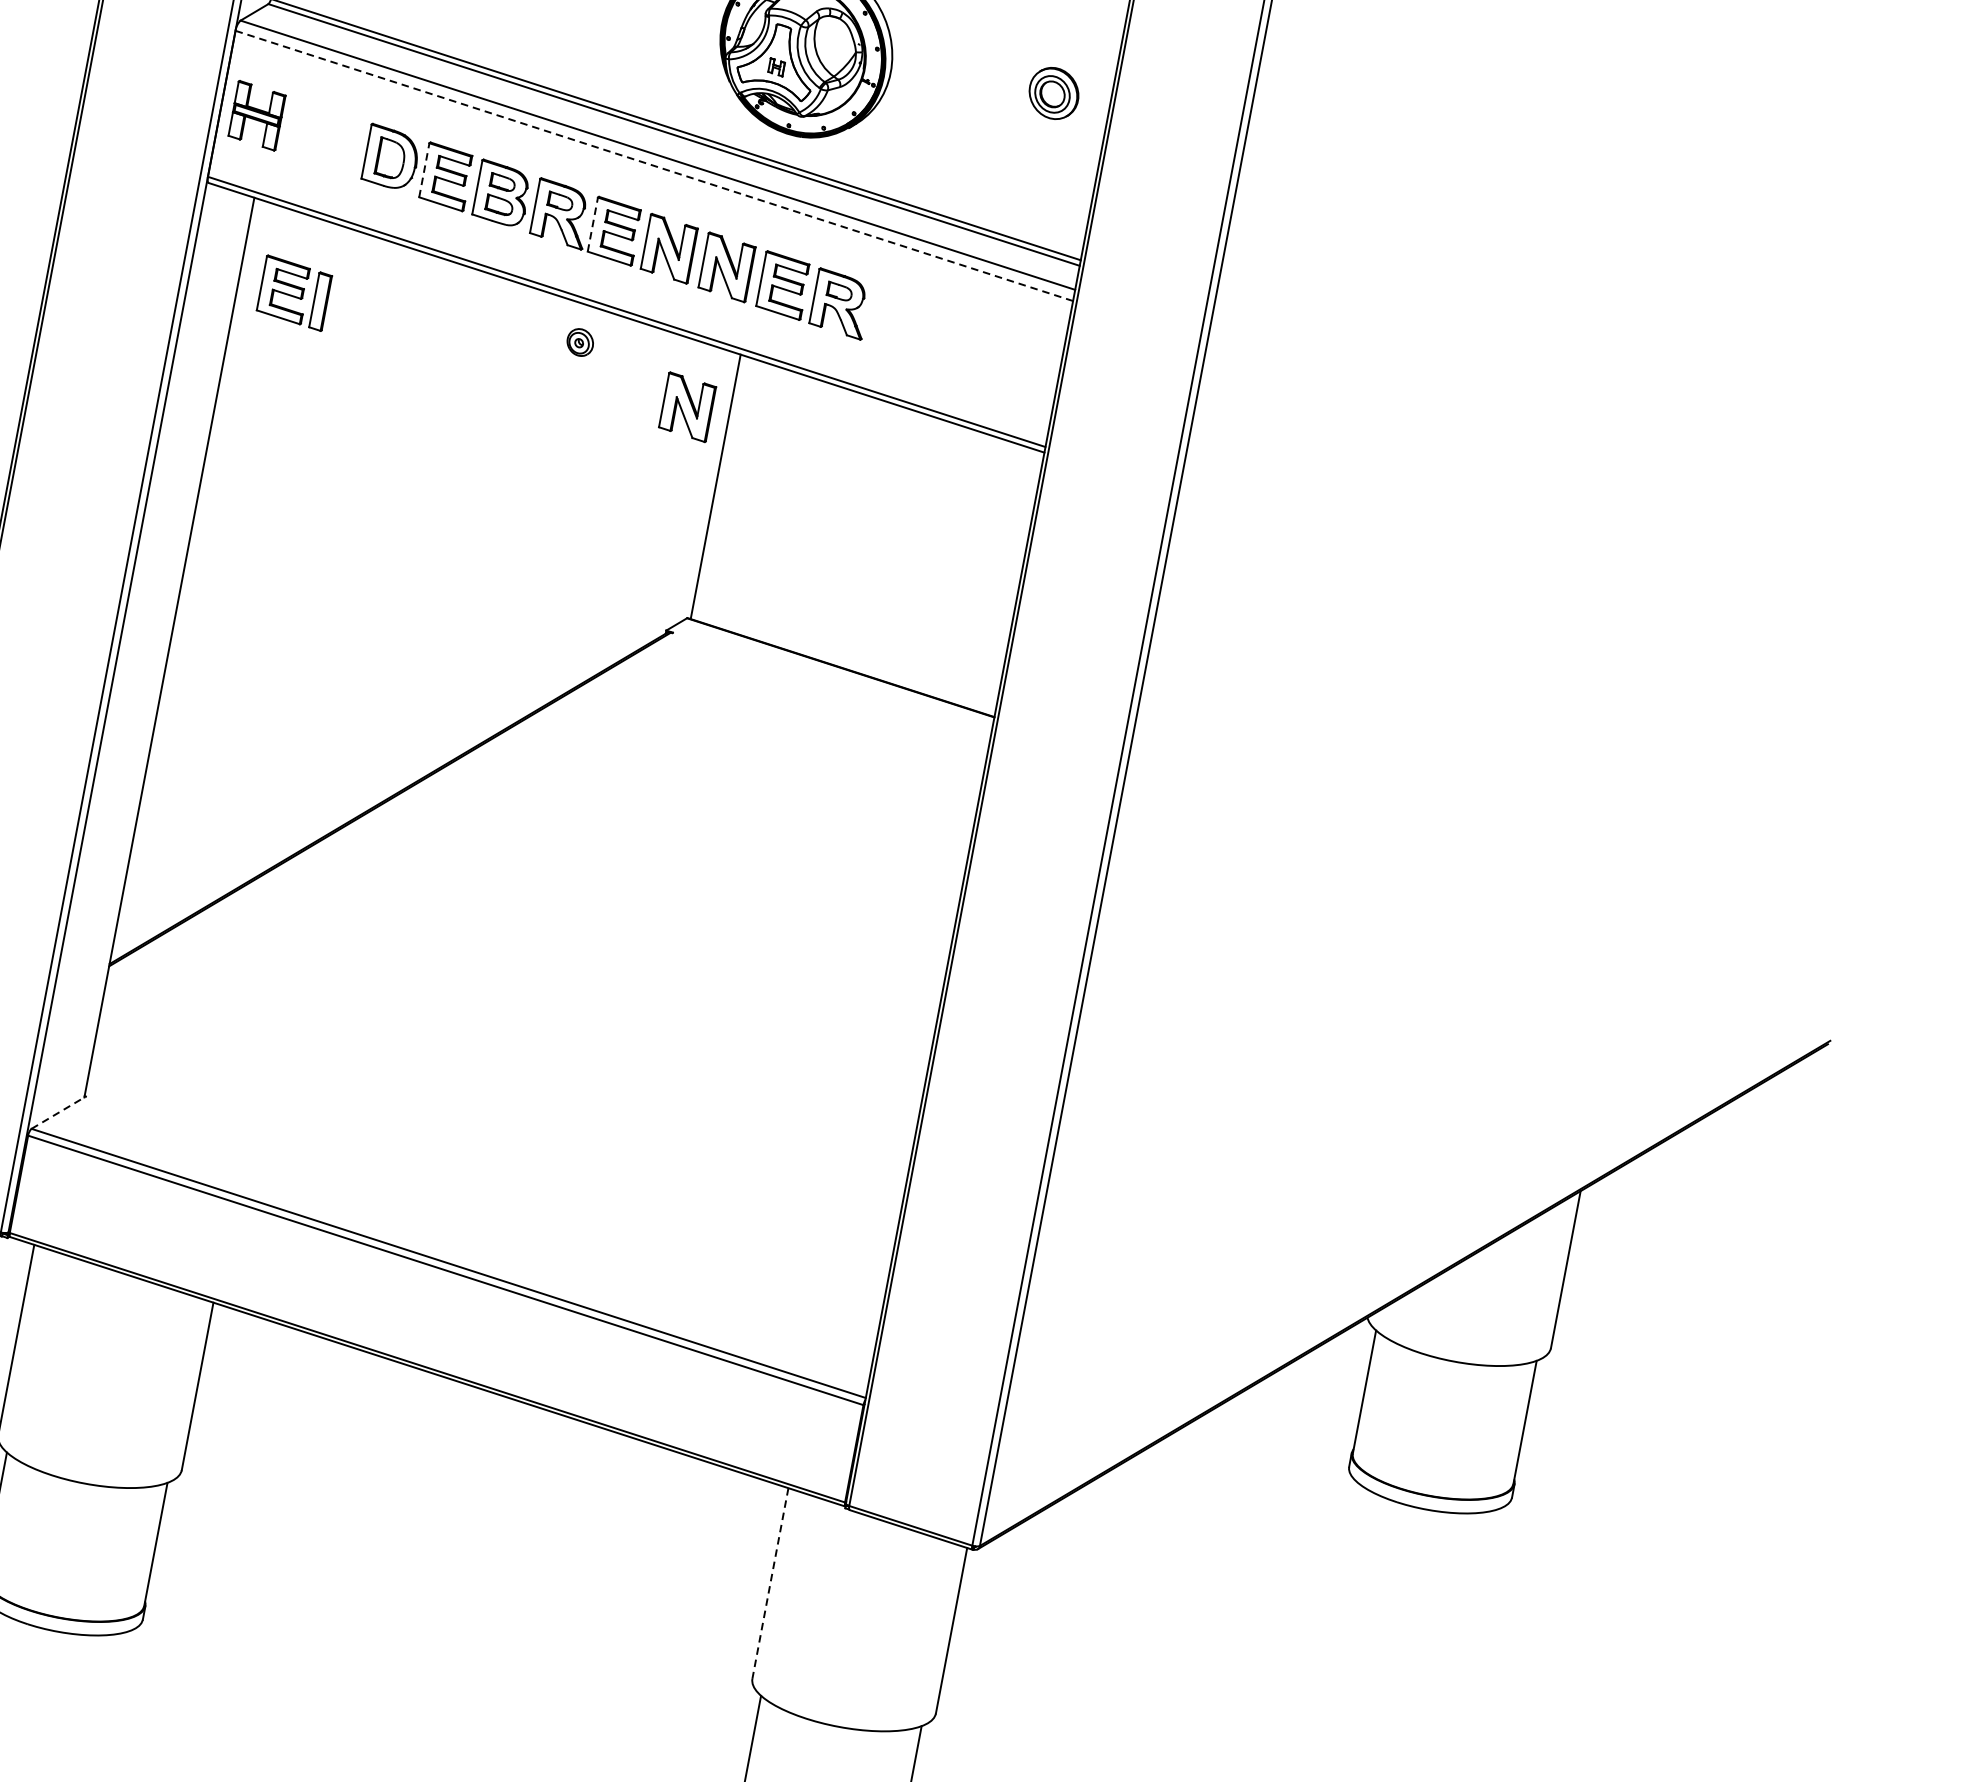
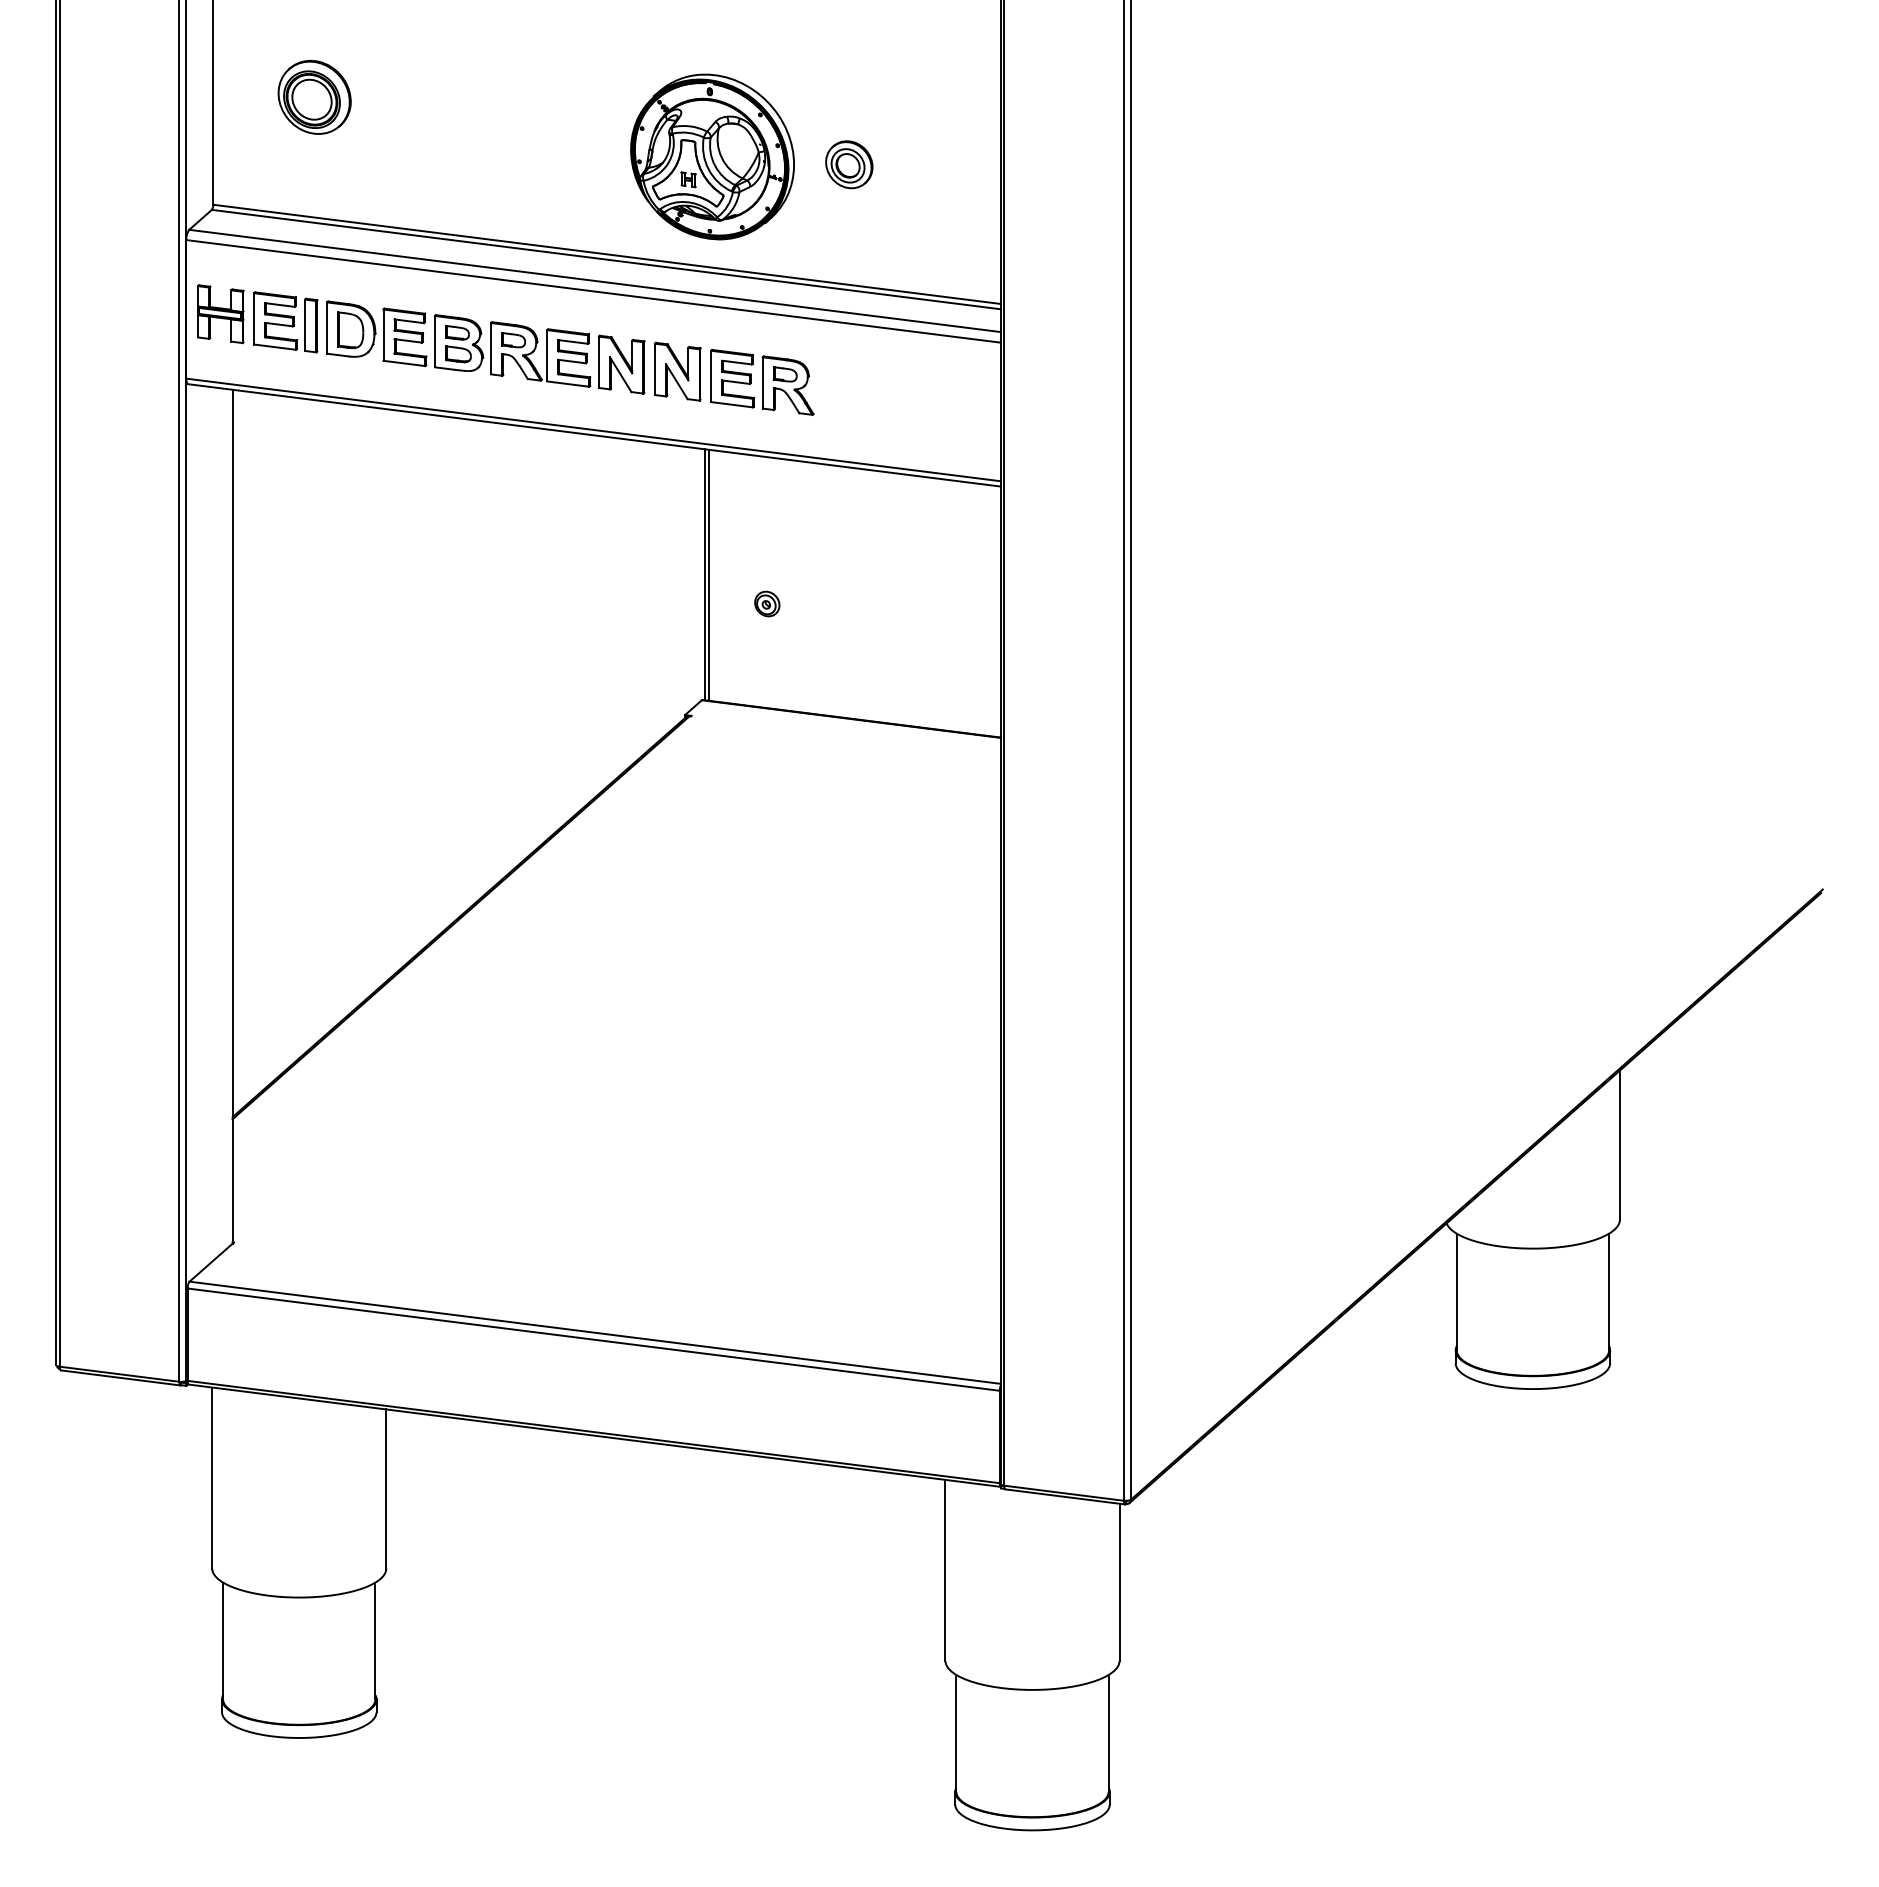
part: (1054, 93) -> (849, 164), moved
line: (655, 166) -> (594, 291), dashed -> solid
line: (424, 170) -> (383, 335), dashed -> solid
line: (593, 224) -> (547, 355), dashed -> solid
part: (294, 293) -> (285, 322), moved
part: (580, 342) -> (767, 603), moved
part: (687, 406) -> (665, 506), removed
line: (719, 487) -> (708, 574), added
line: (58, 1113) -> (211, 1262), dashed -> solid
line: (770, 1583) -> (945, 1570), dashed -> solid

